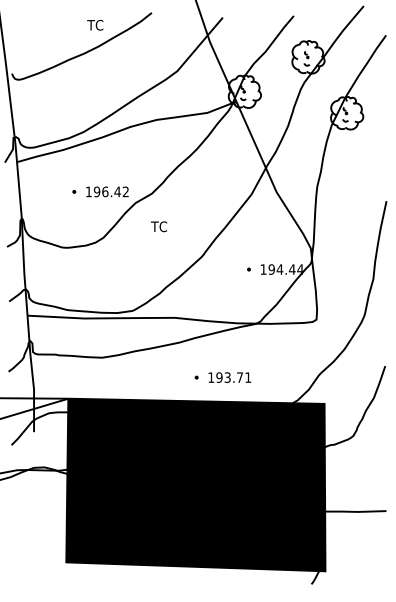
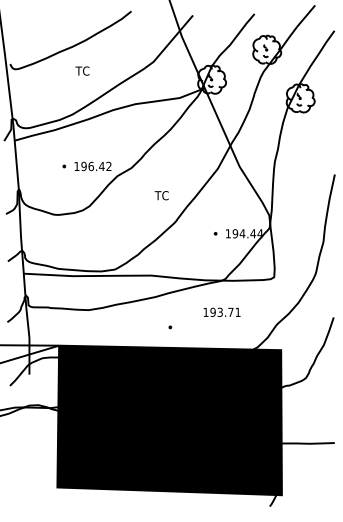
text: (95, 24) -> (82, 70), moved
text: (158, 226) -> (161, 195), moved
text: (229, 376) -> (221, 311), moved

